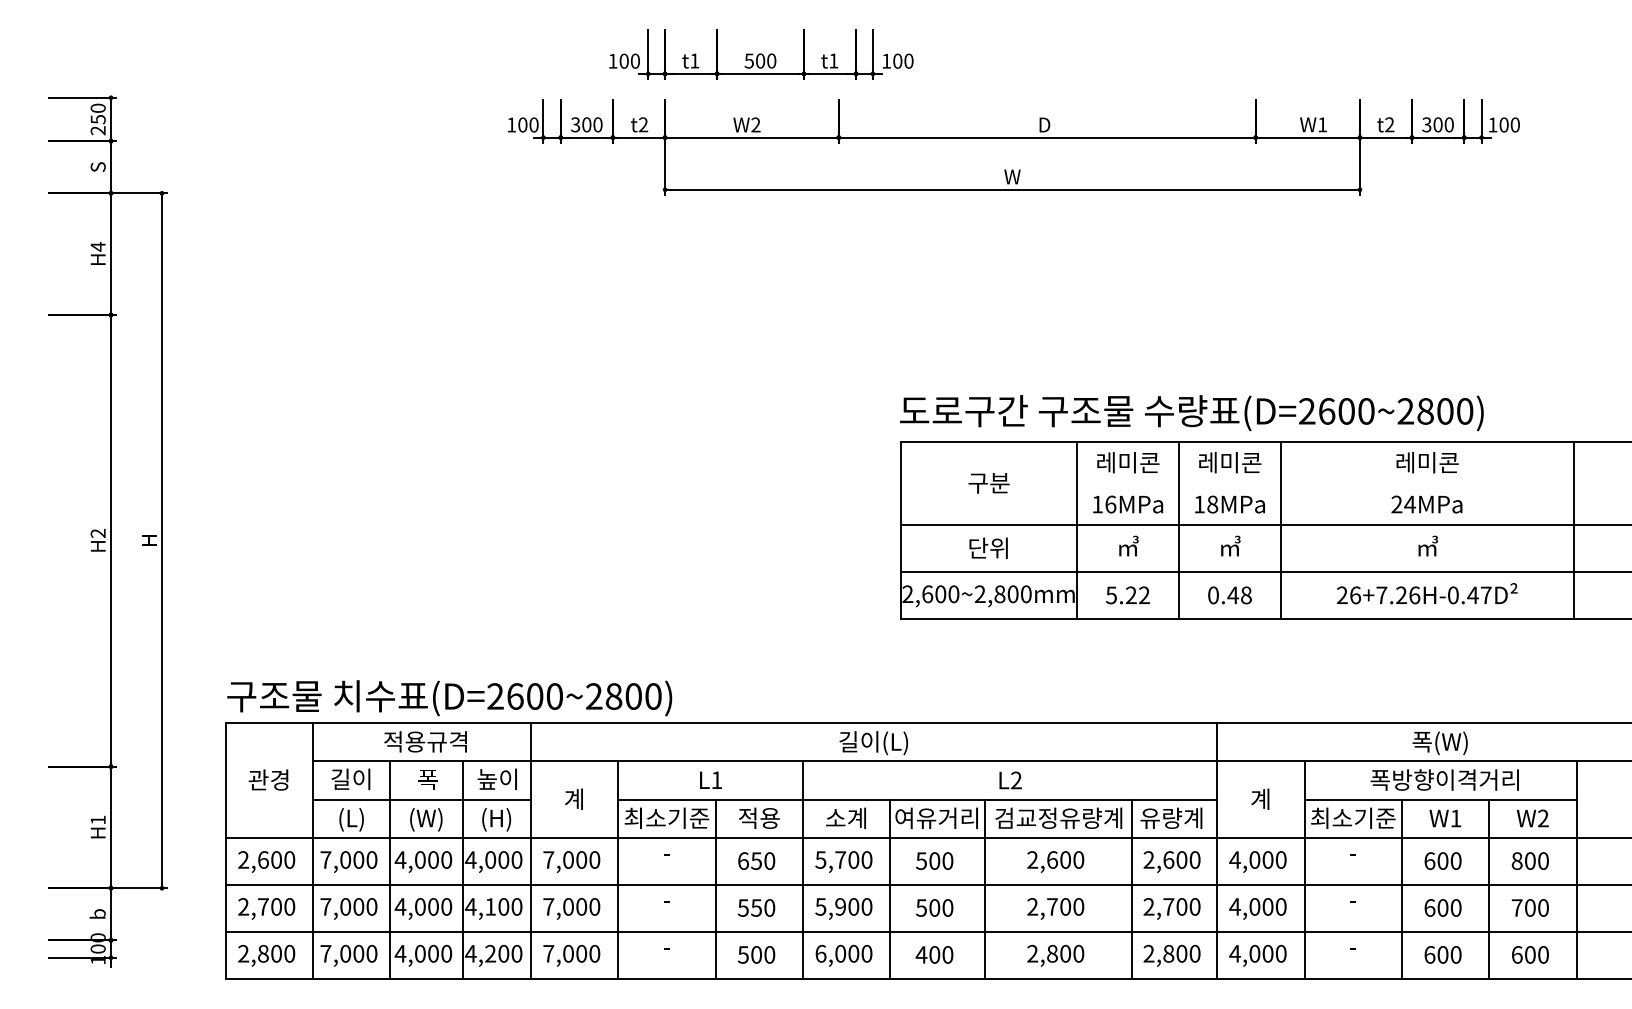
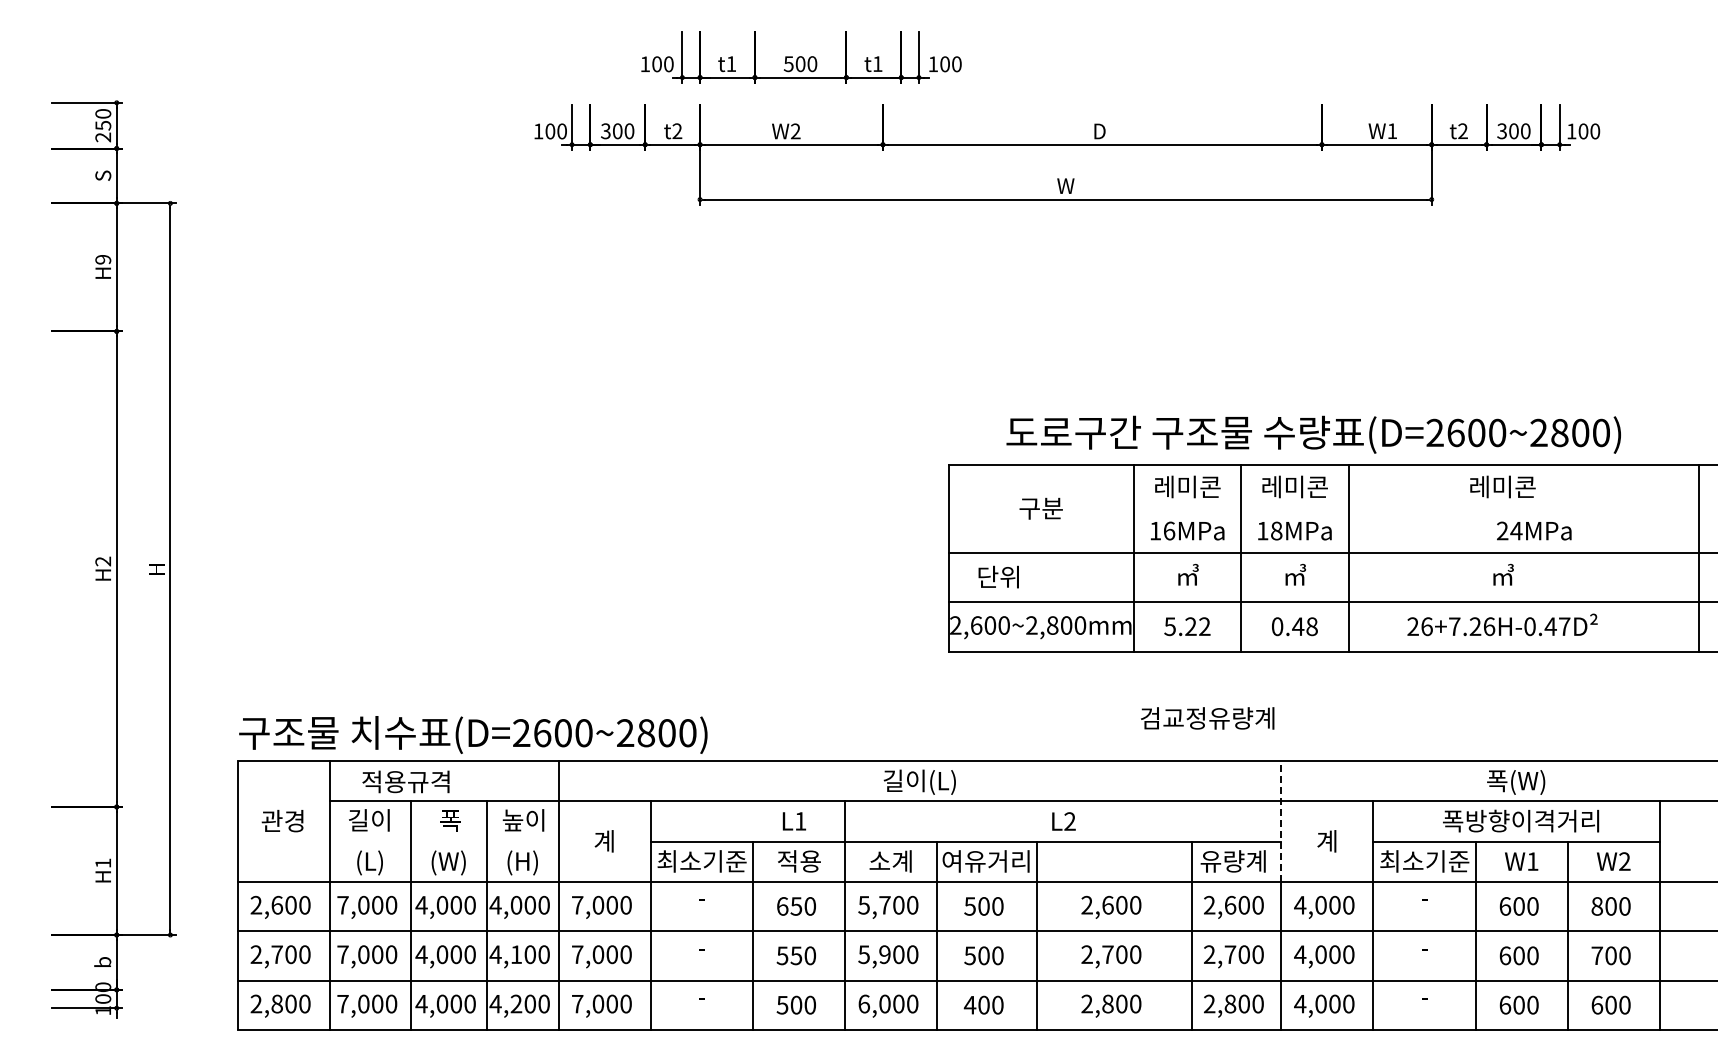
text: (98, 246) -> (103, 259), H4 -> H9
text: (1191, 412) -> (1313, 434), moved
text: (1427, 504) -> (1534, 530), moved
line: (1573, 530) -> (1698, 558), moved
text: (988, 547) -> (998, 576), moved
text: (425, 741) -> (405, 781), moved
text: (710, 780) -> (793, 821), moved
line: (1217, 780) -> (1281, 821), solid -> dashed
line: (421, 799) -> (443, 841), removed
text: (1058, 818) -> (1207, 718), moved

